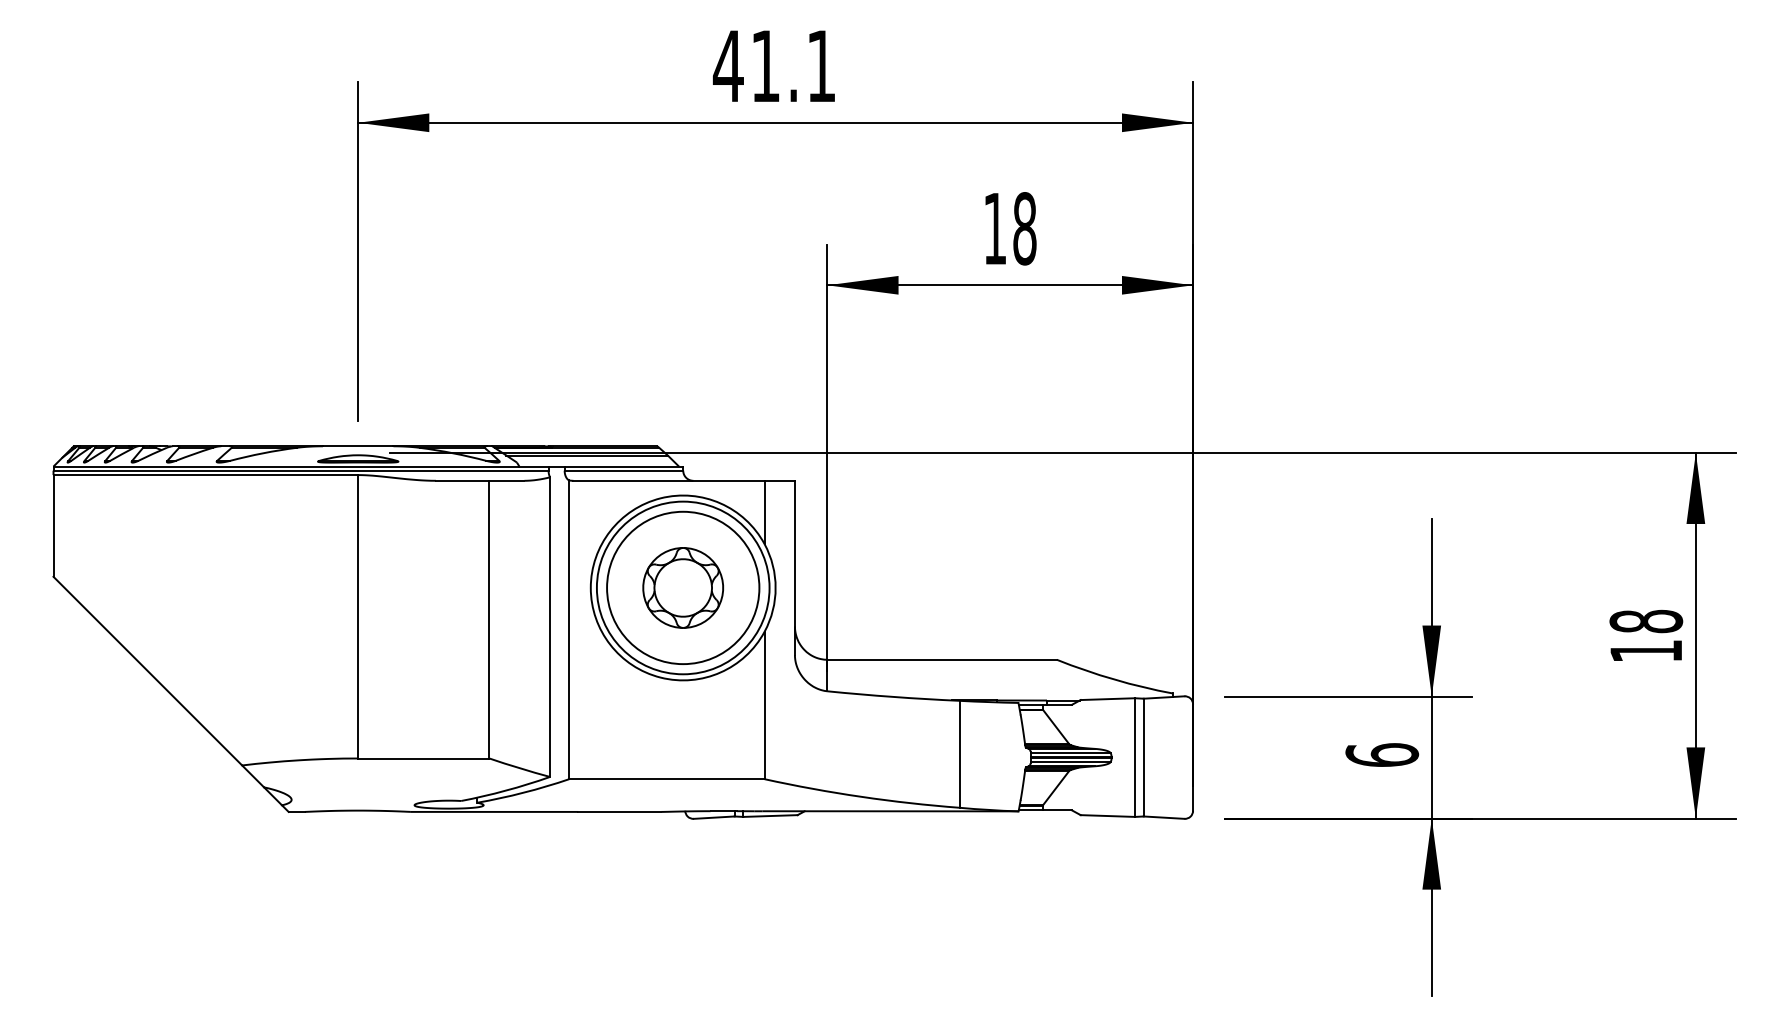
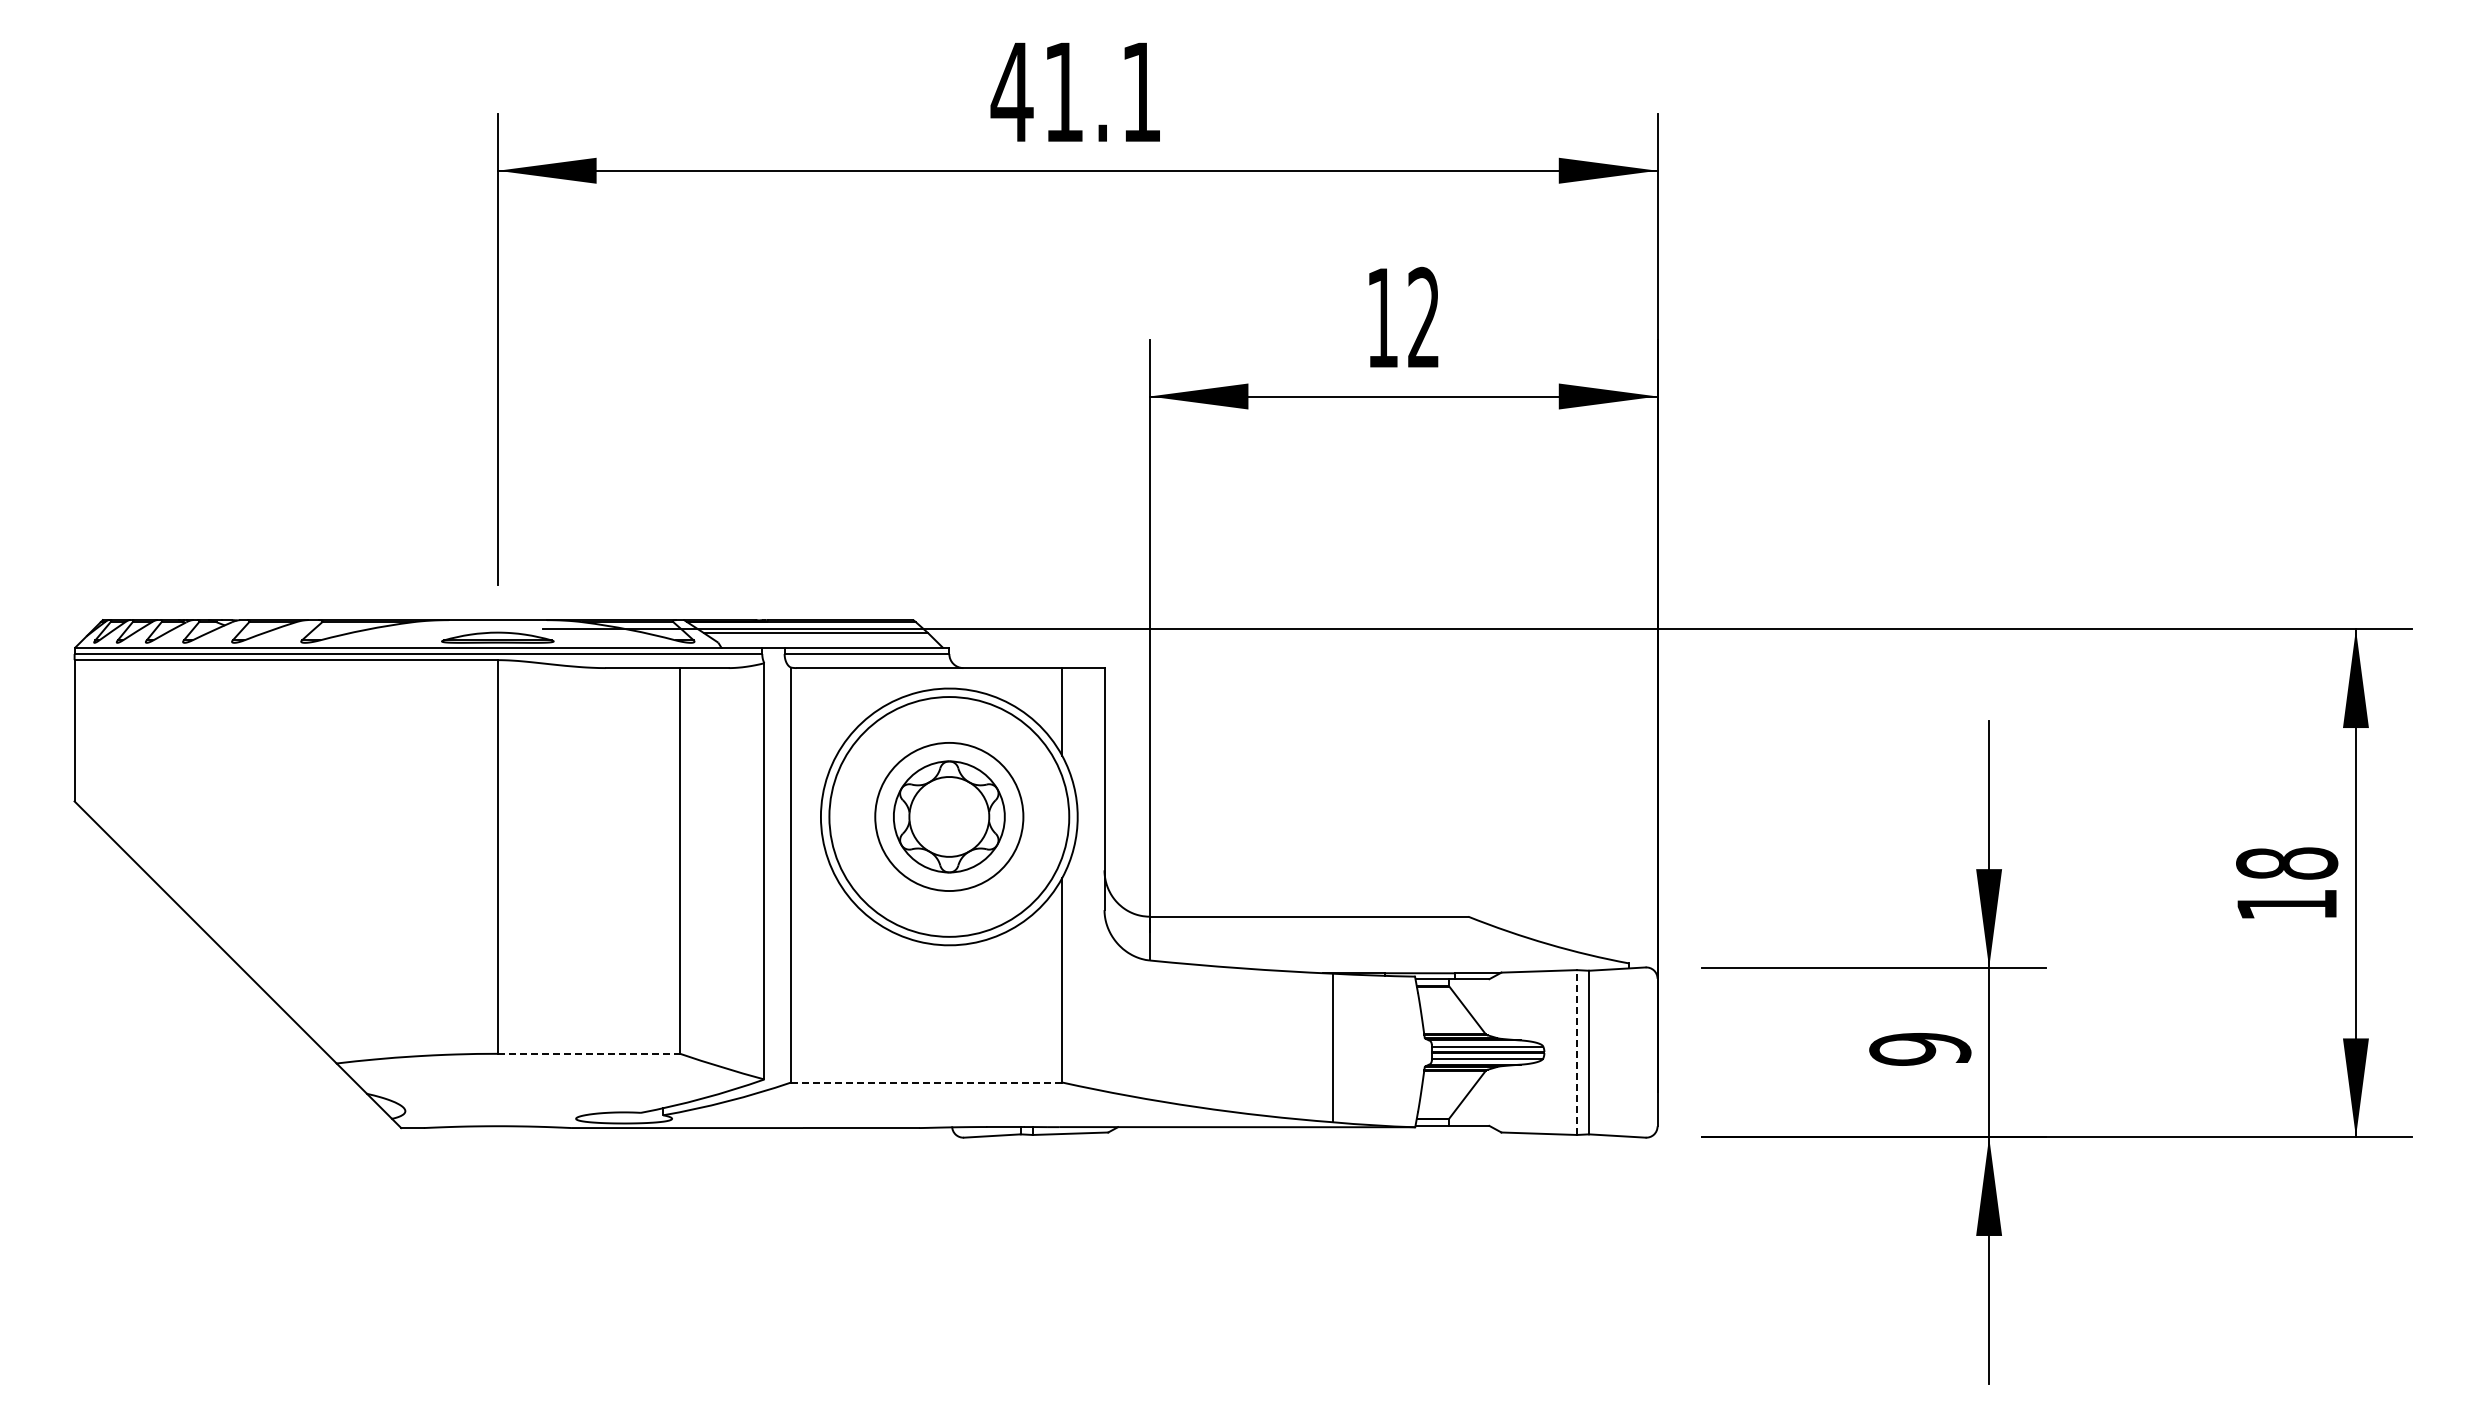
text: (1024, 228) -> (1423, 317), 18 -> 12
circle: (683, 587) -> (949, 816), size x0.7
text: (1382, 754) -> (1920, 1048), 6 -> 9
line: (1134, 757) -> (1576, 1052), solid -> dashed
line: (424, 758) -> (589, 1053), solid -> dashed
line: (666, 779) -> (926, 1082), solid -> dashed

